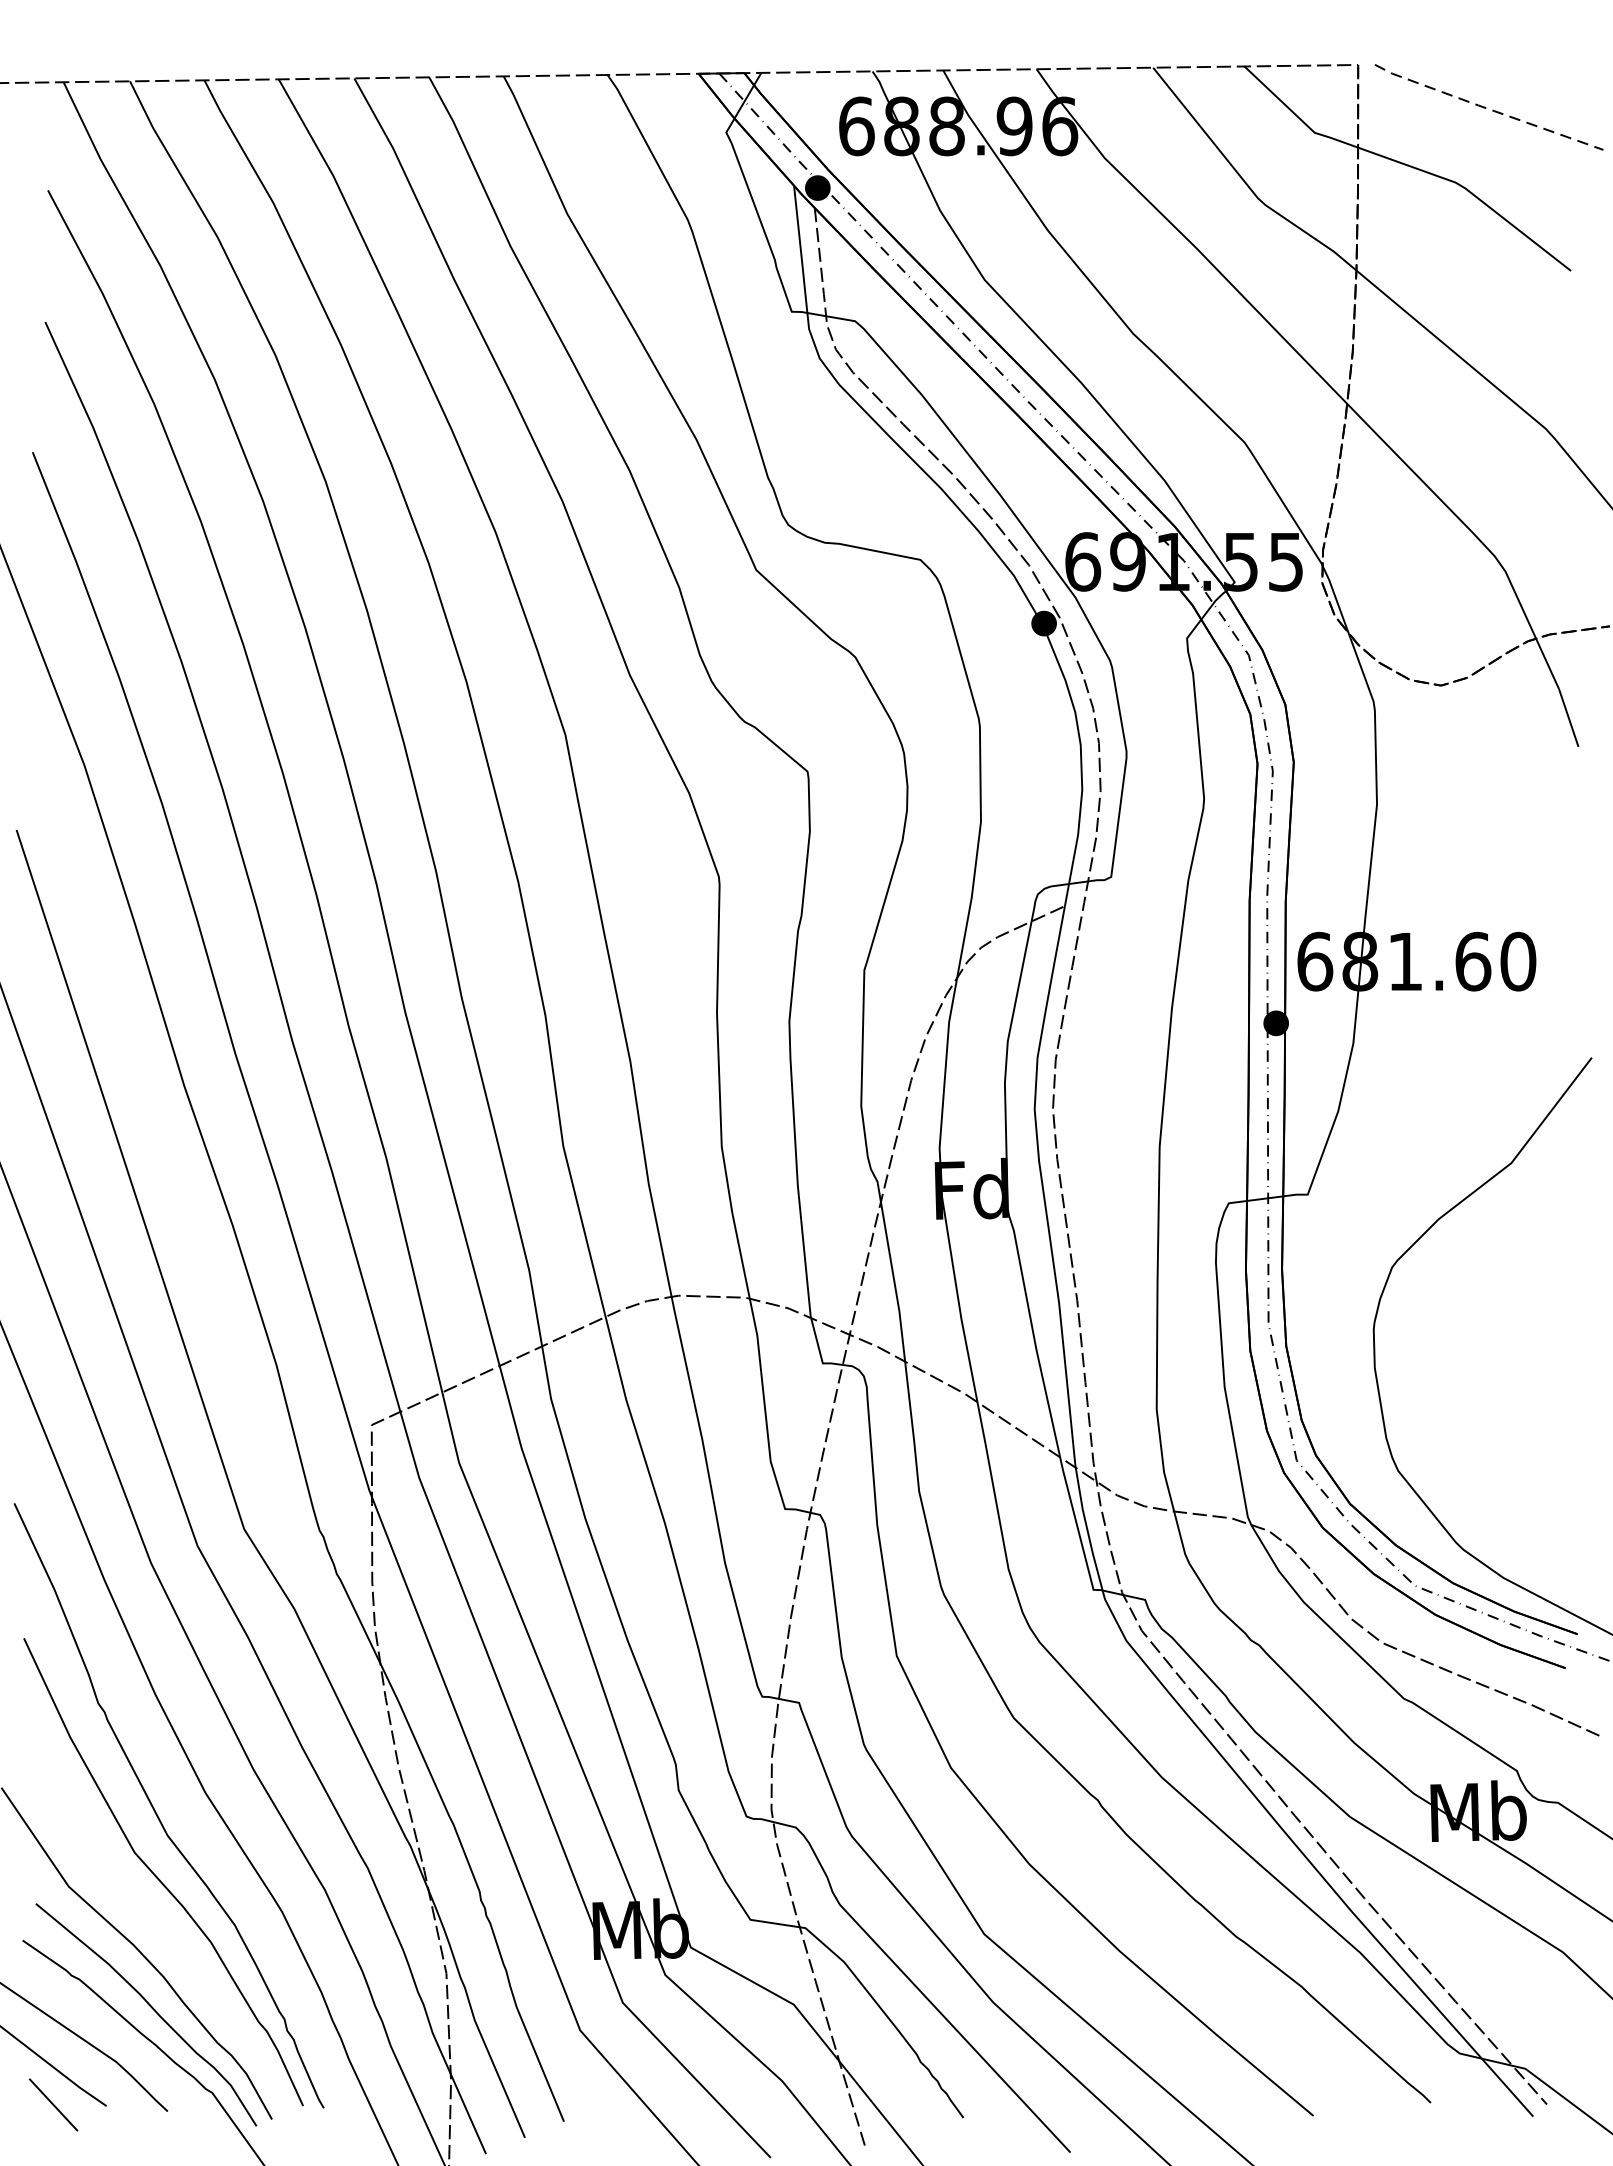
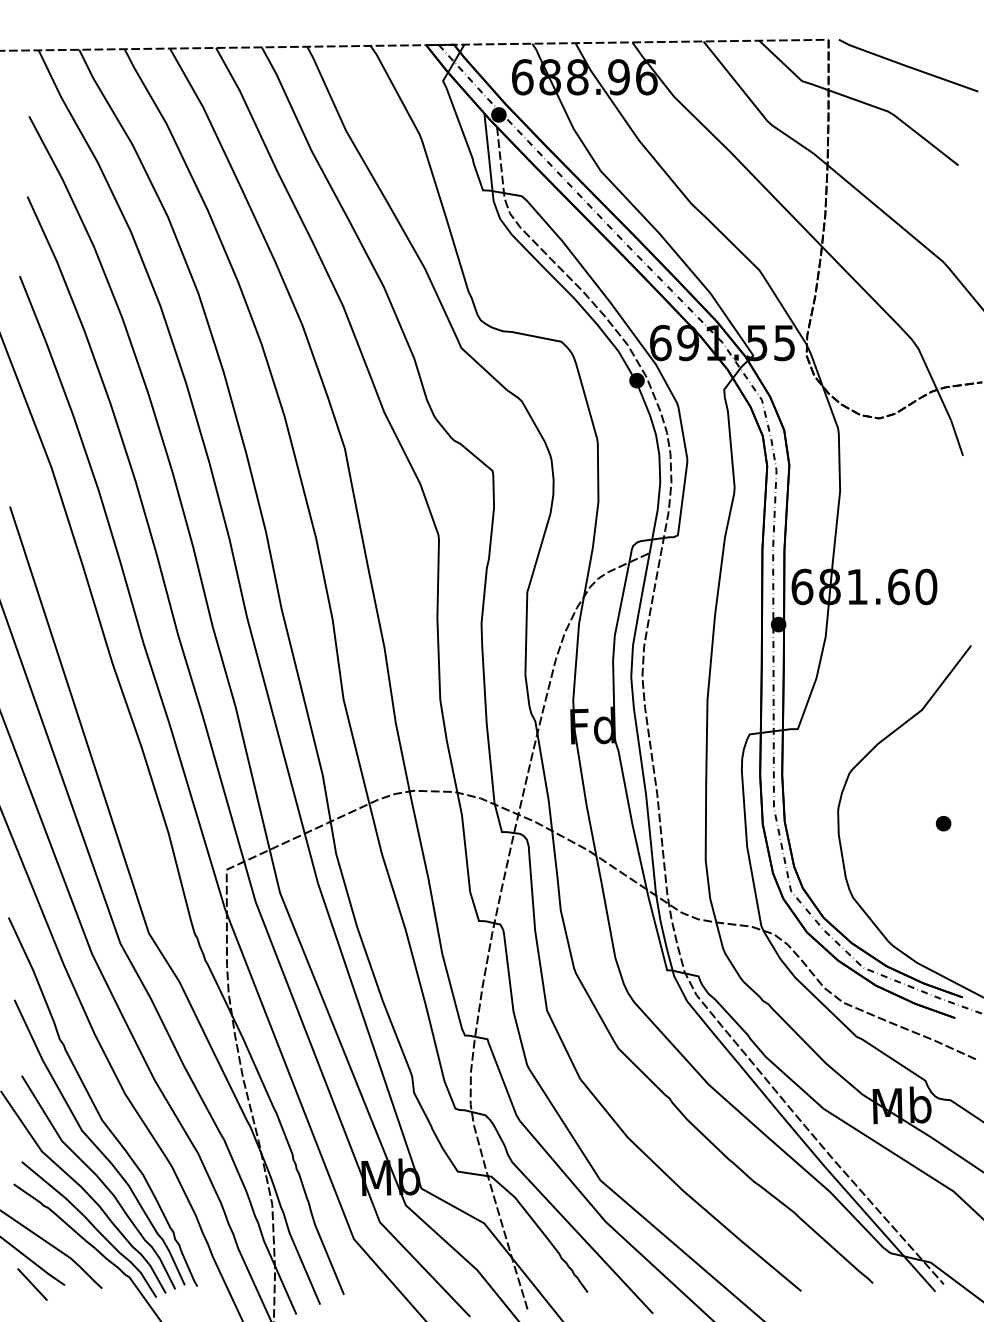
line: (1485, 108) -> (906, 66), dashed -> solid
part: (1546, 1349) -> (943, 823), added
curve: (163, 1934) -> (99, 1180), added

